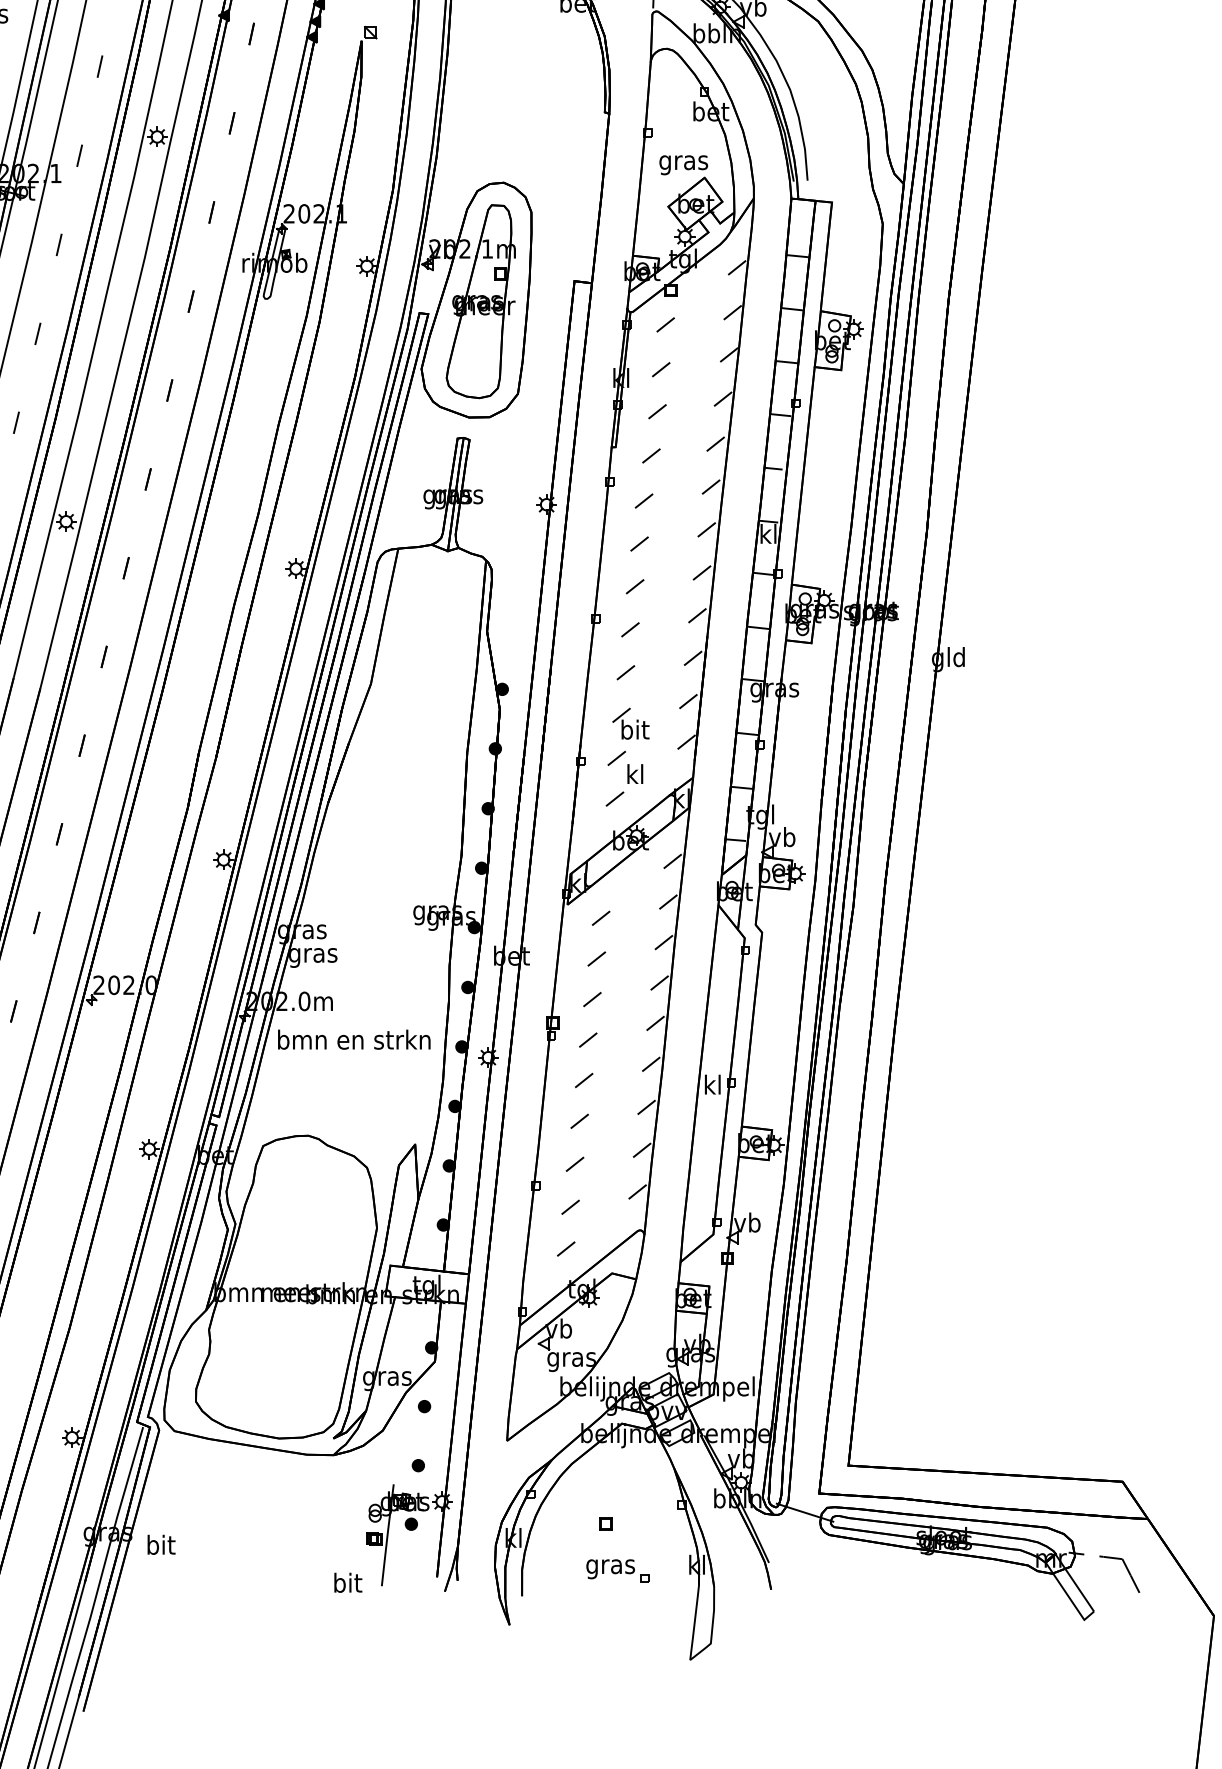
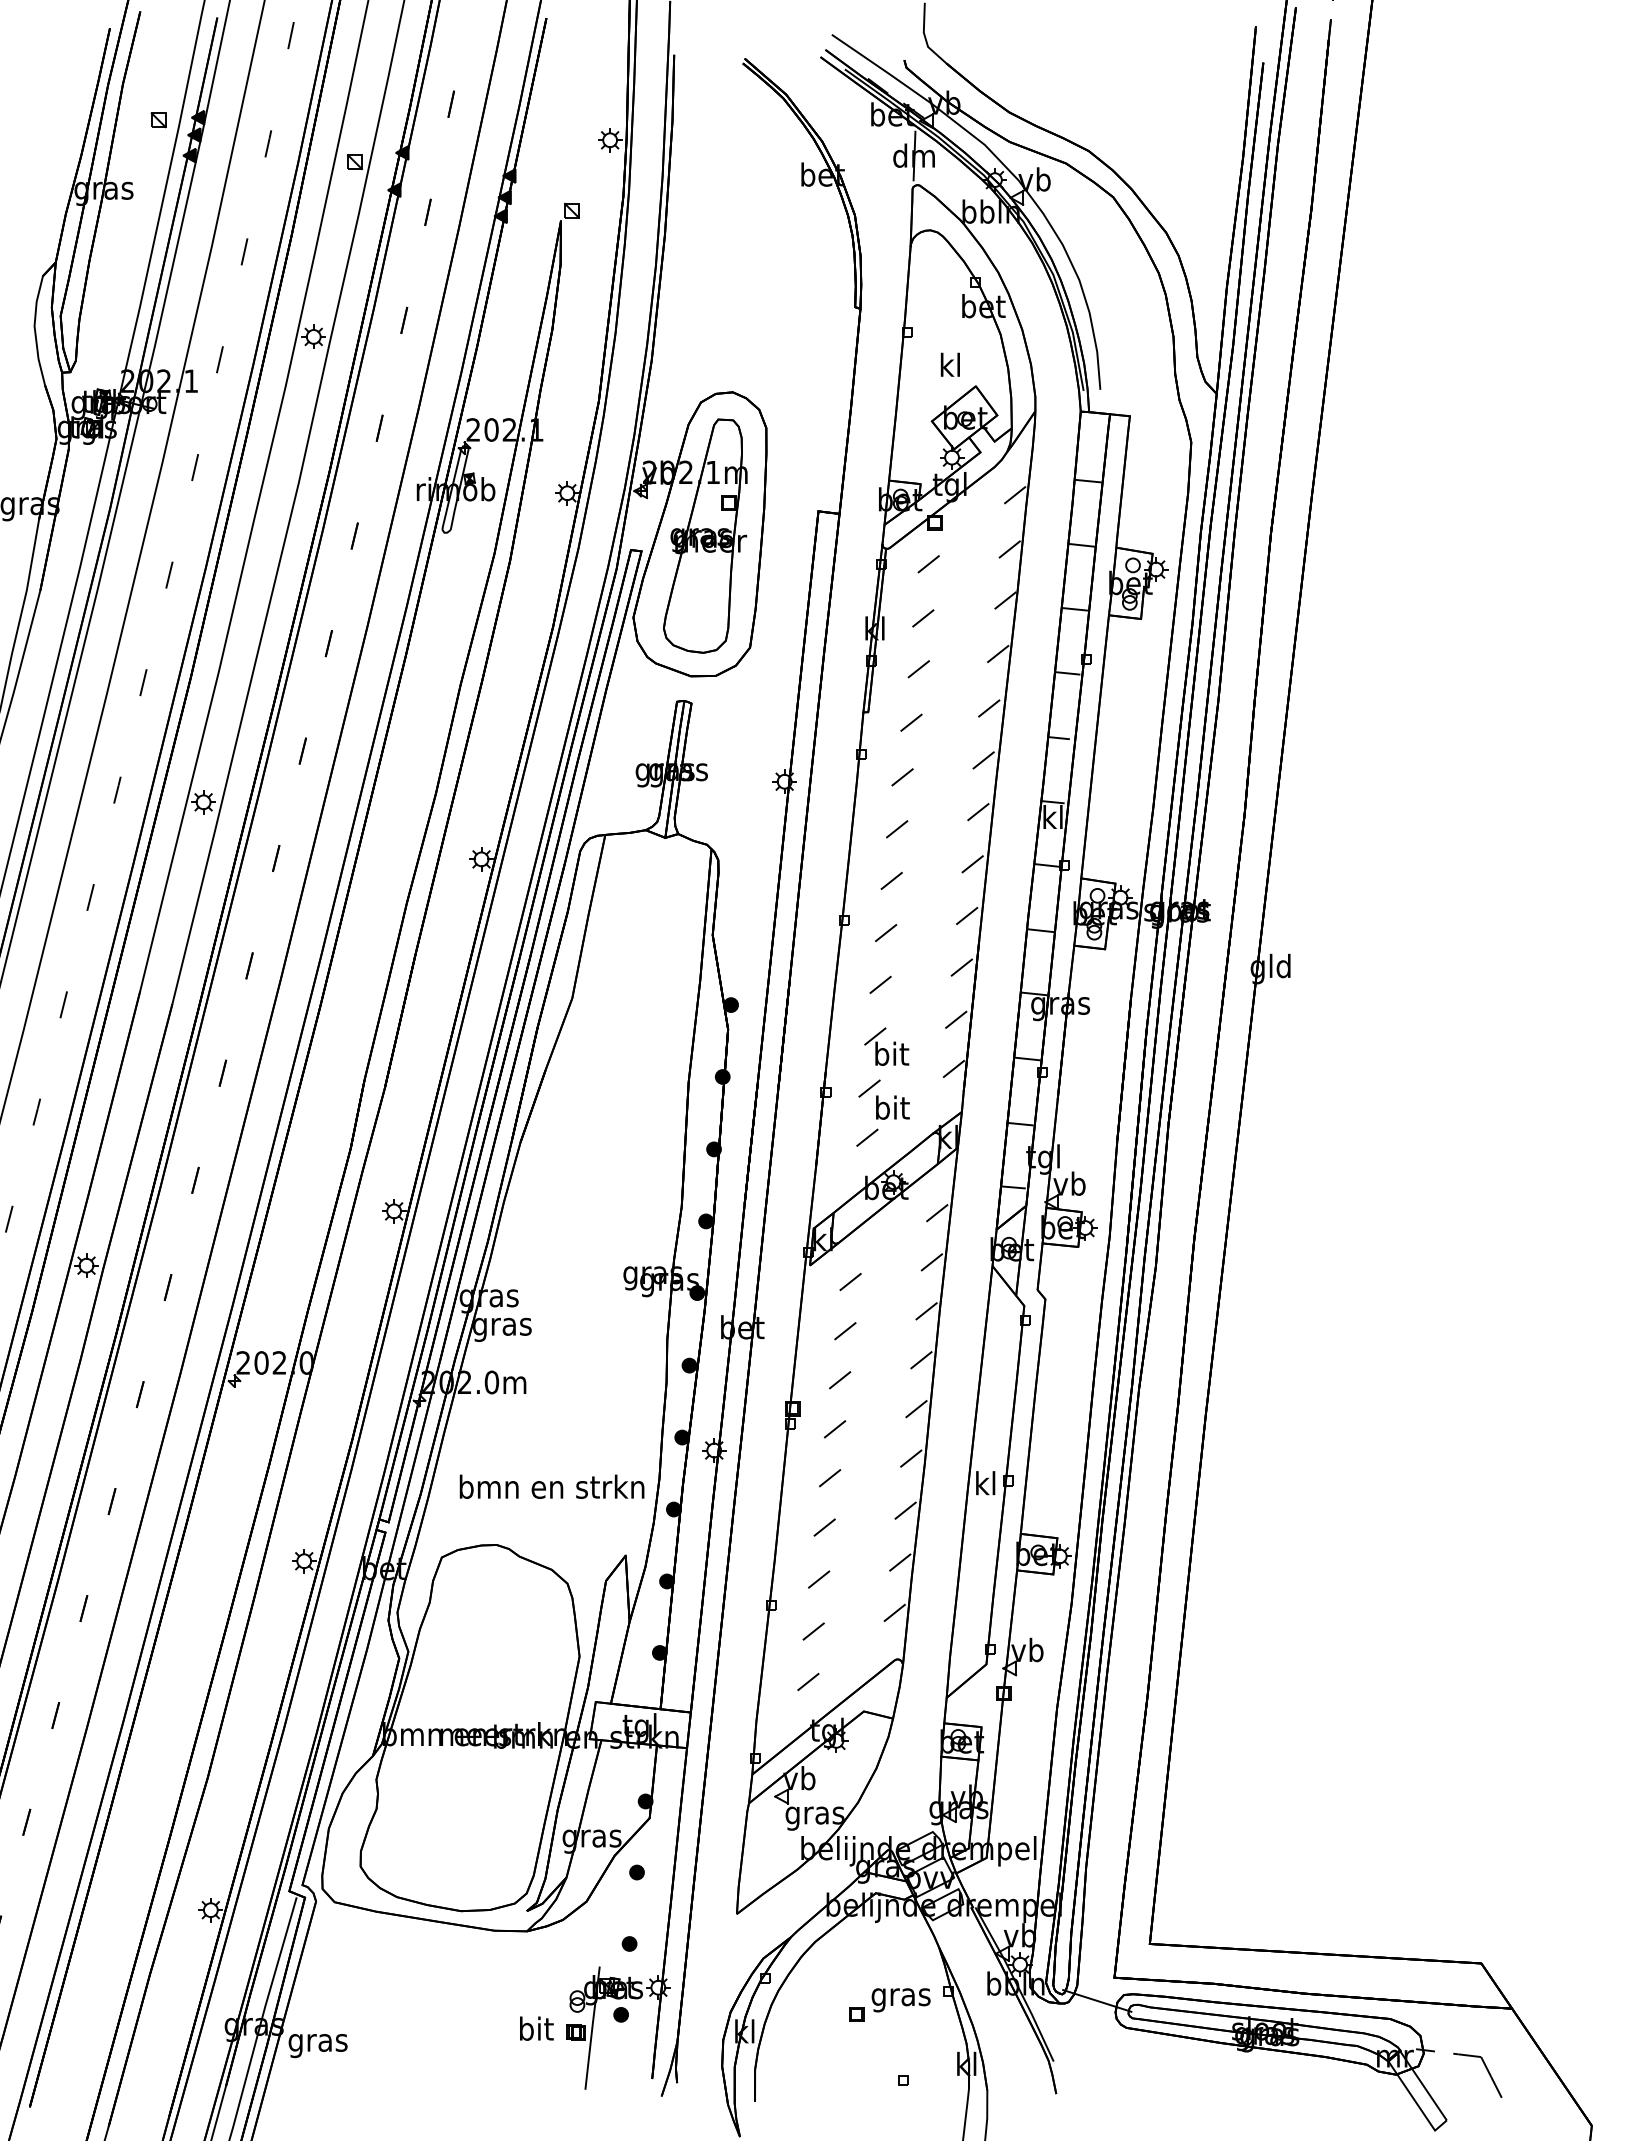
text: (683, 162) -> (950, 367), gras -> kl
text: (635, 774) -> (892, 1107), kl -> bit
text: (353, 1039) -> (551, 1486), moved
text: (160, 1547) -> (317, 2042), bit -> gras
text: (610, 1569) -> (900, 2000), moved
text: (348, 1582) -> (536, 2028), moved

